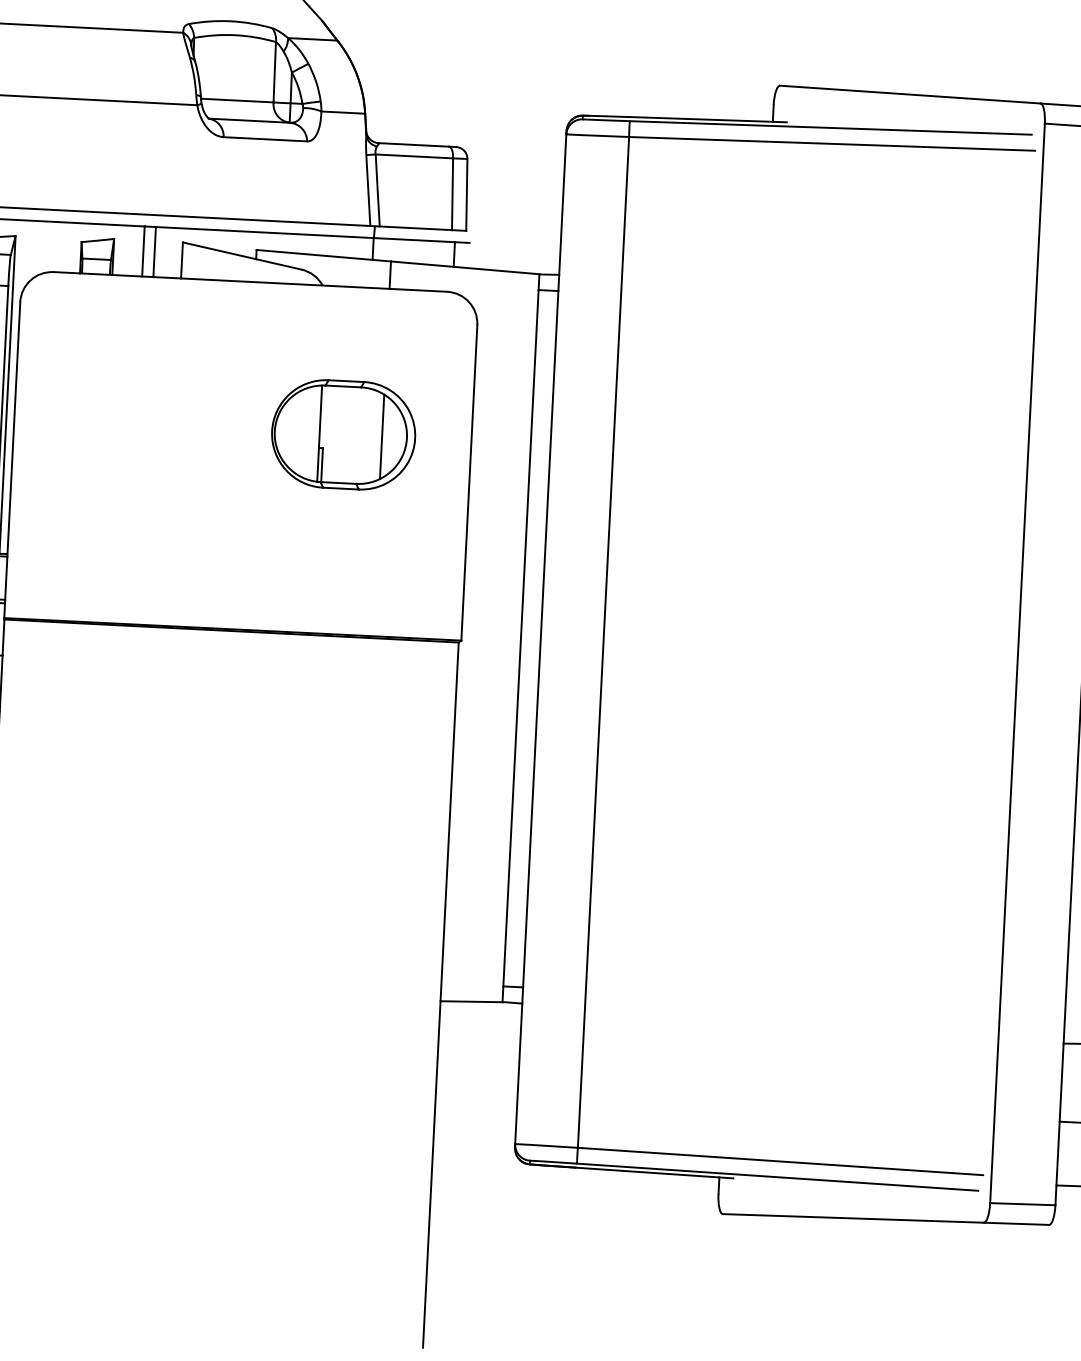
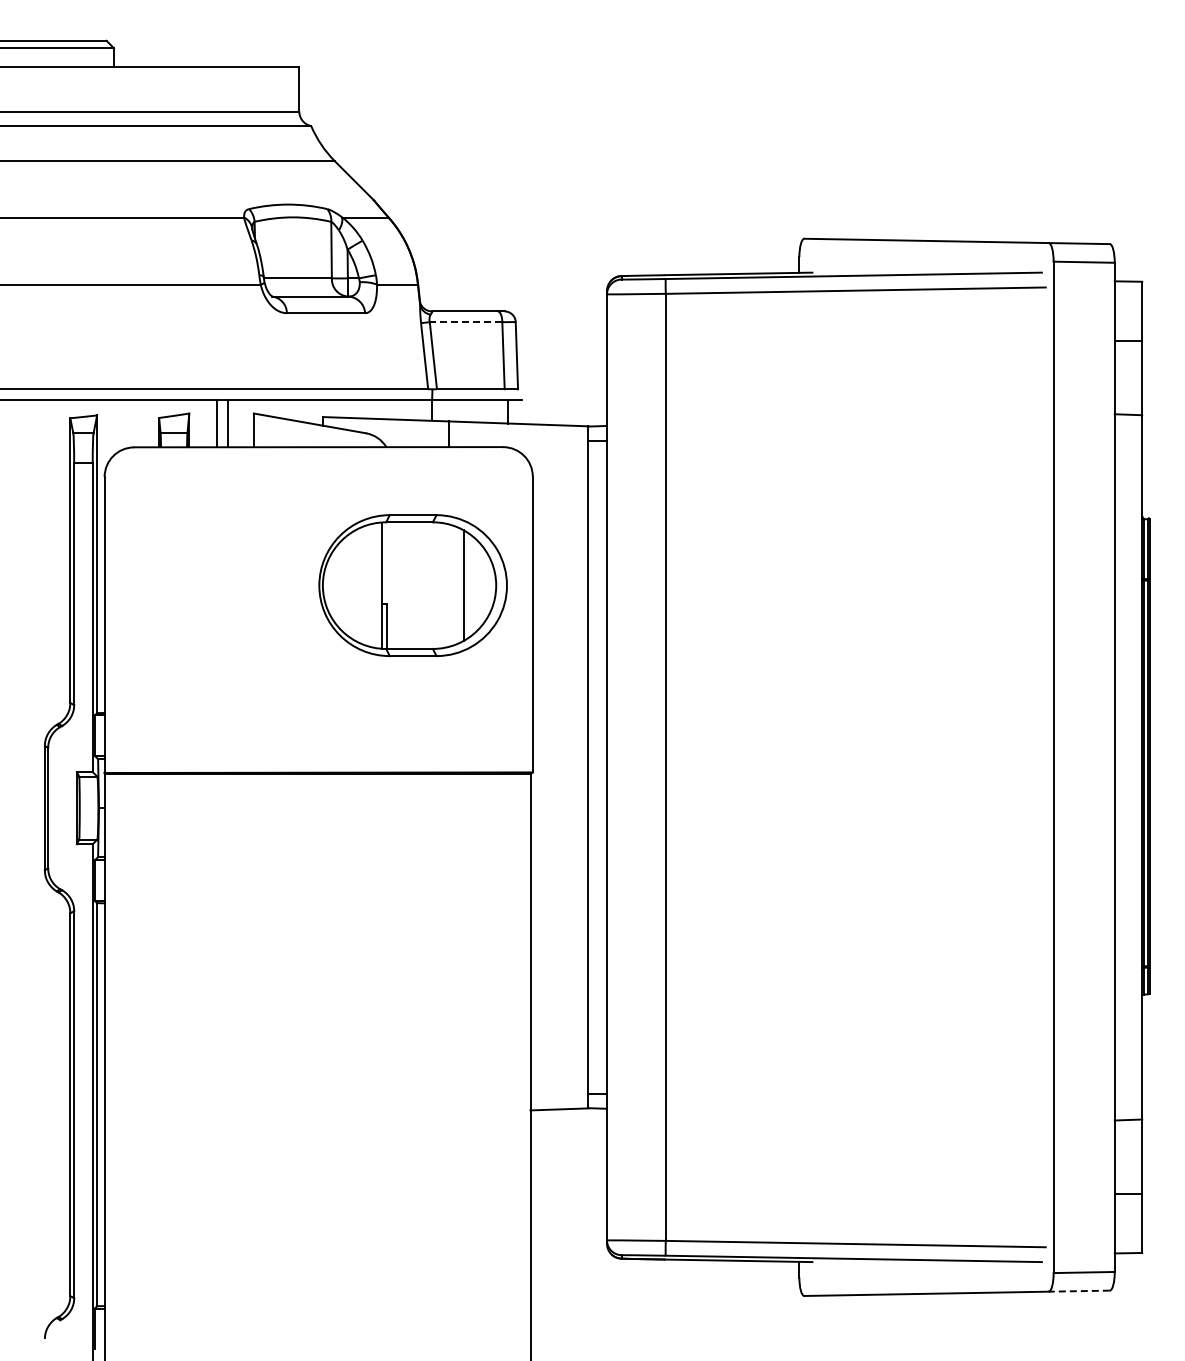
line: (413, 156) -> (465, 322), solid -> dashed
part: (342, 434) -> (412, 585), size x1.4
line: (1016, 1224) -> (1079, 1291), solid -> dashed

